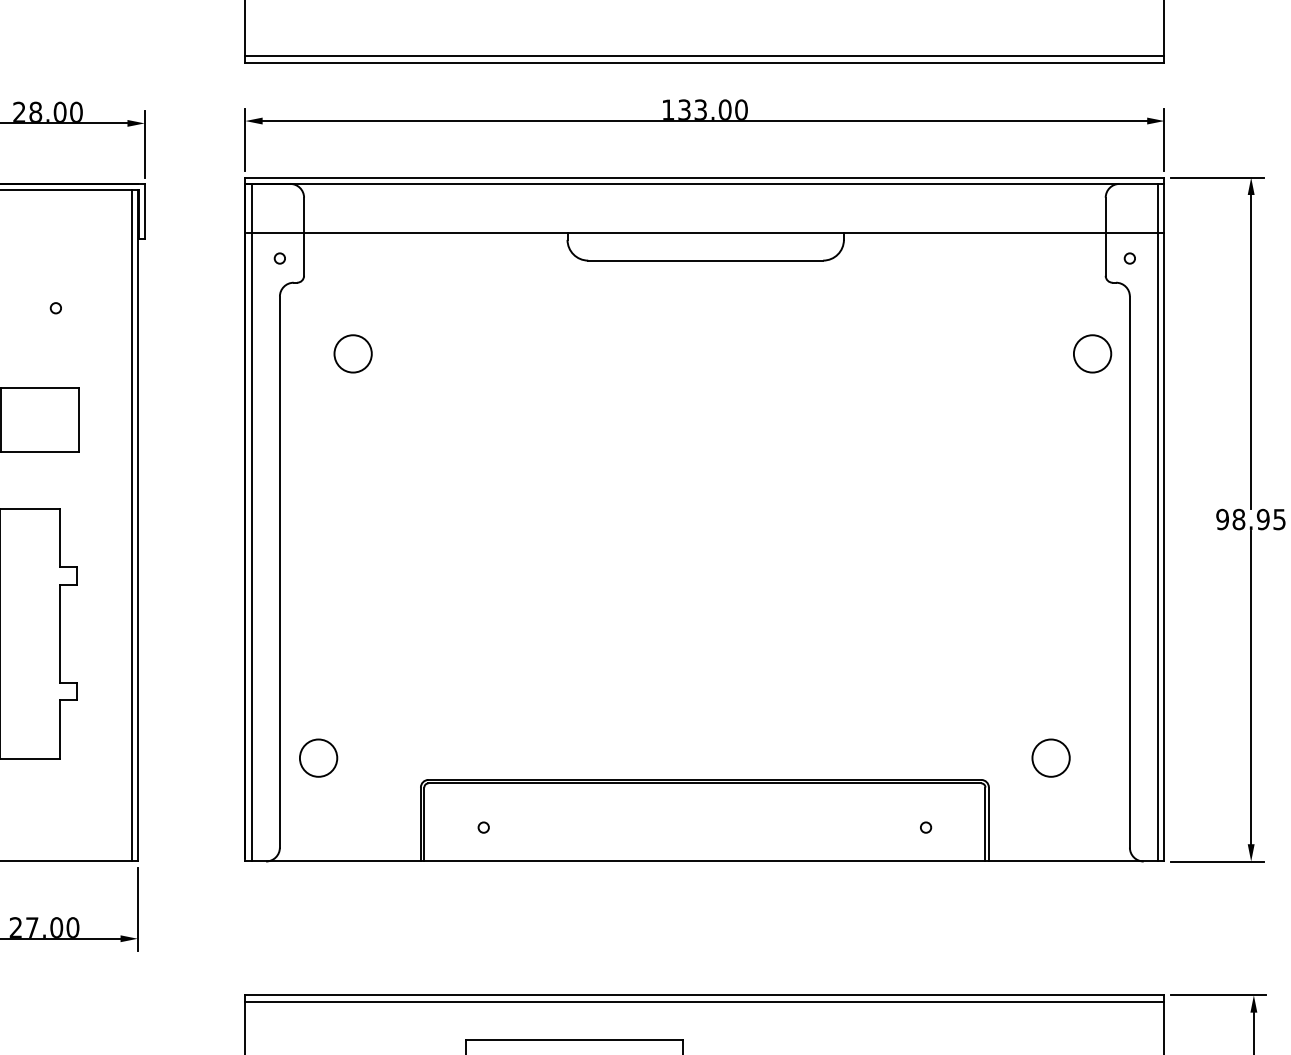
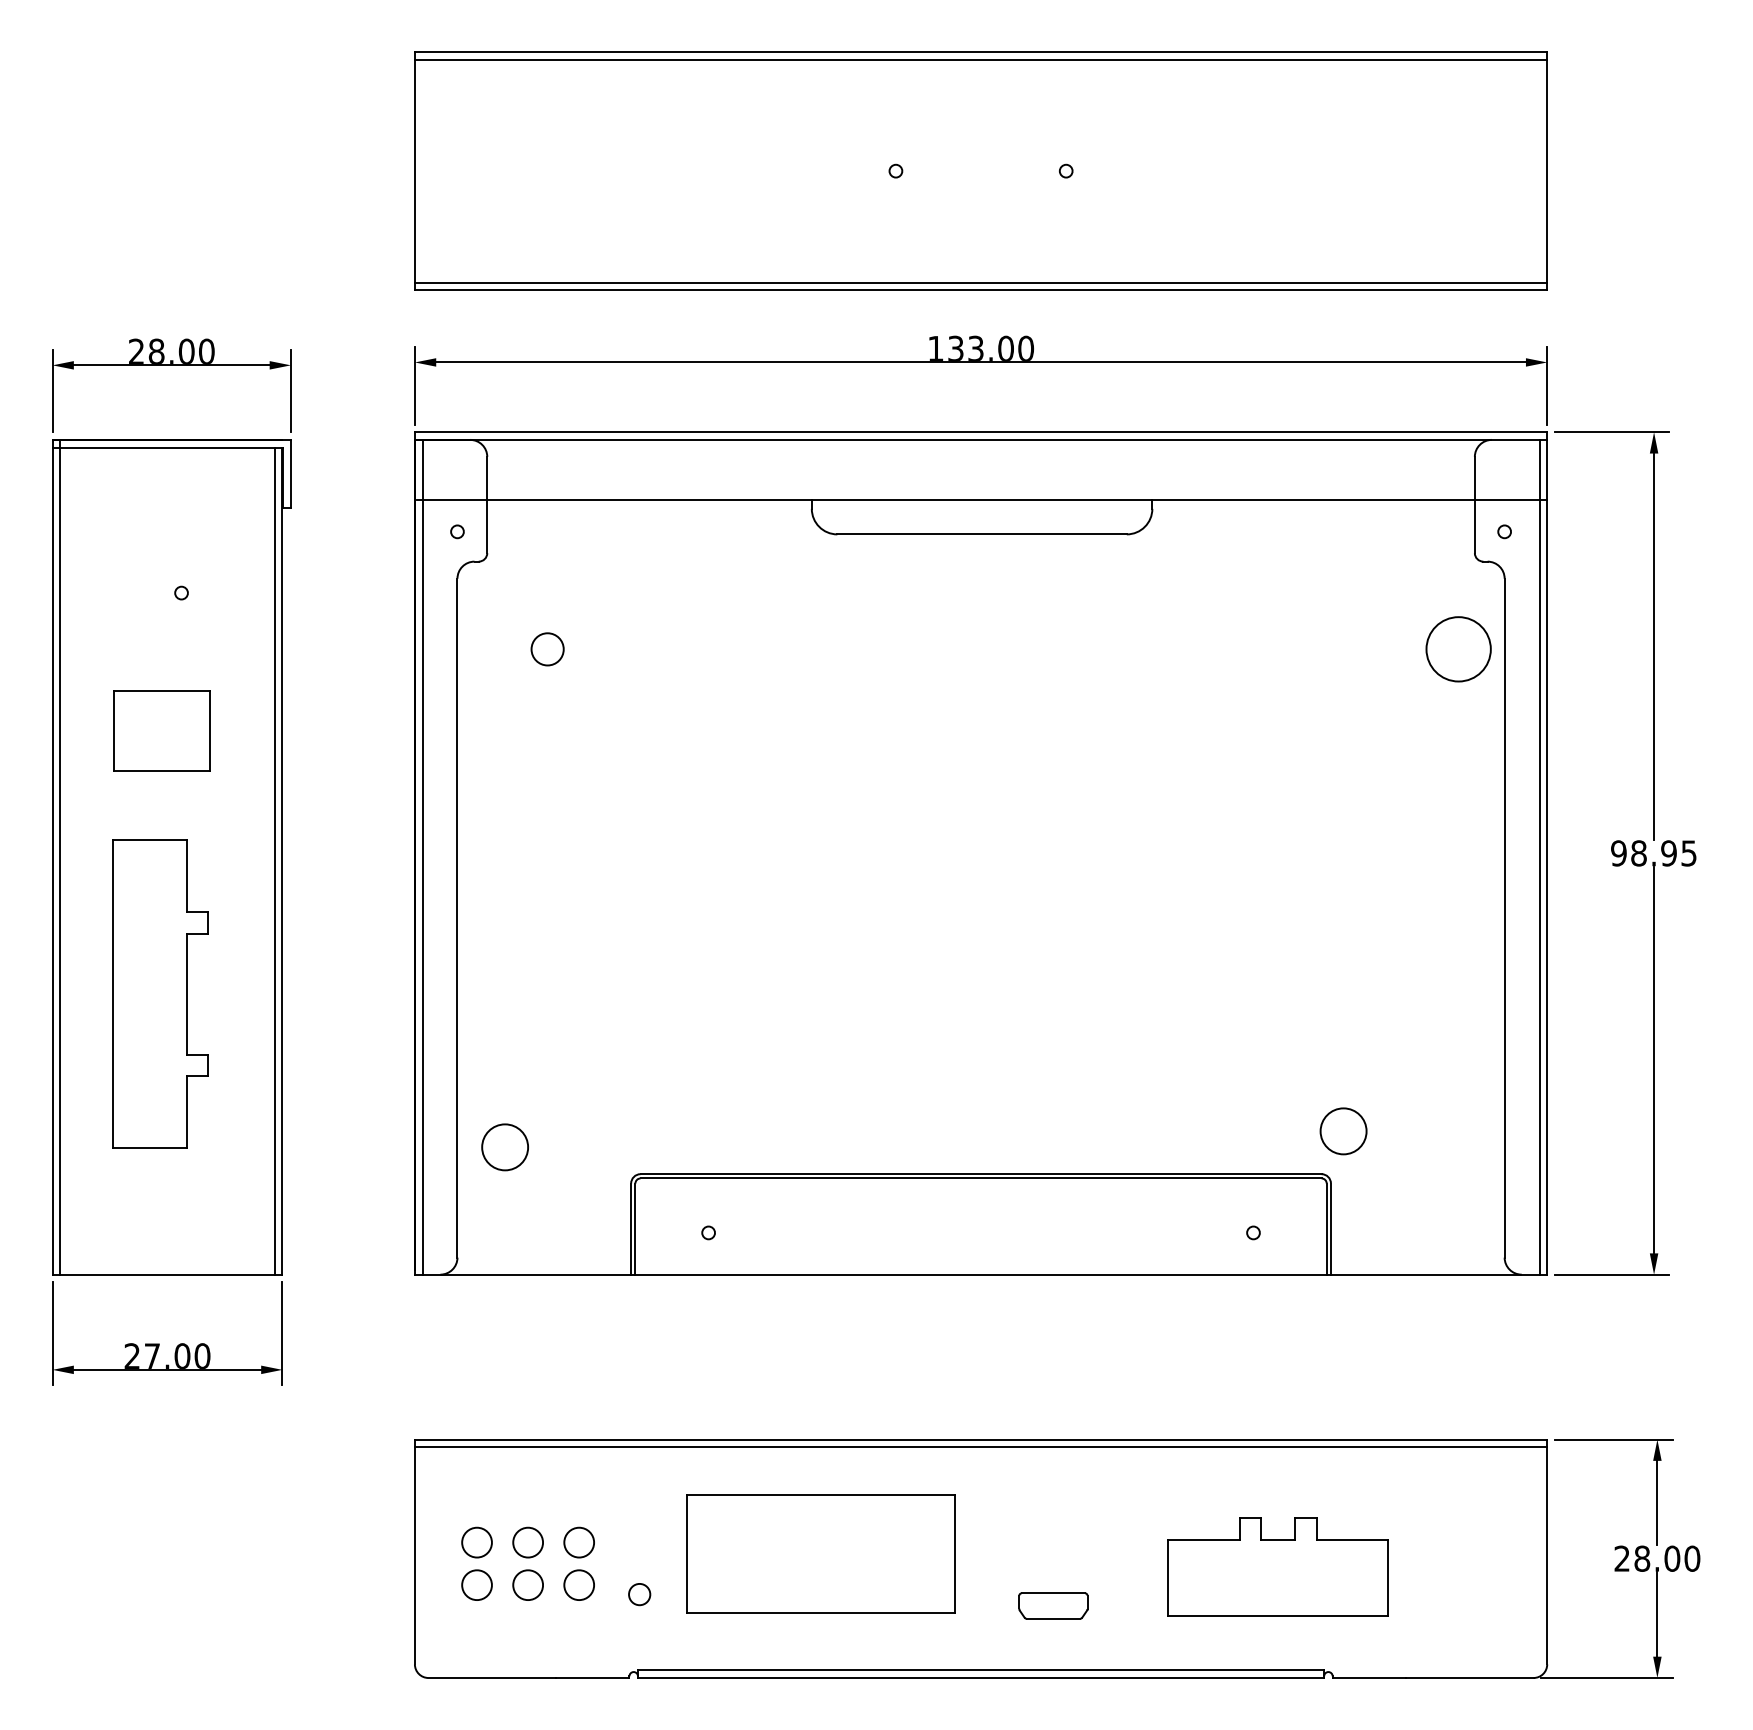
circle: (352, 354) -> (547, 649), size x0.7
circle: (1092, 354) -> (1458, 649), size x1.4
circle: (1051, 758) -> (1343, 1131), moved

